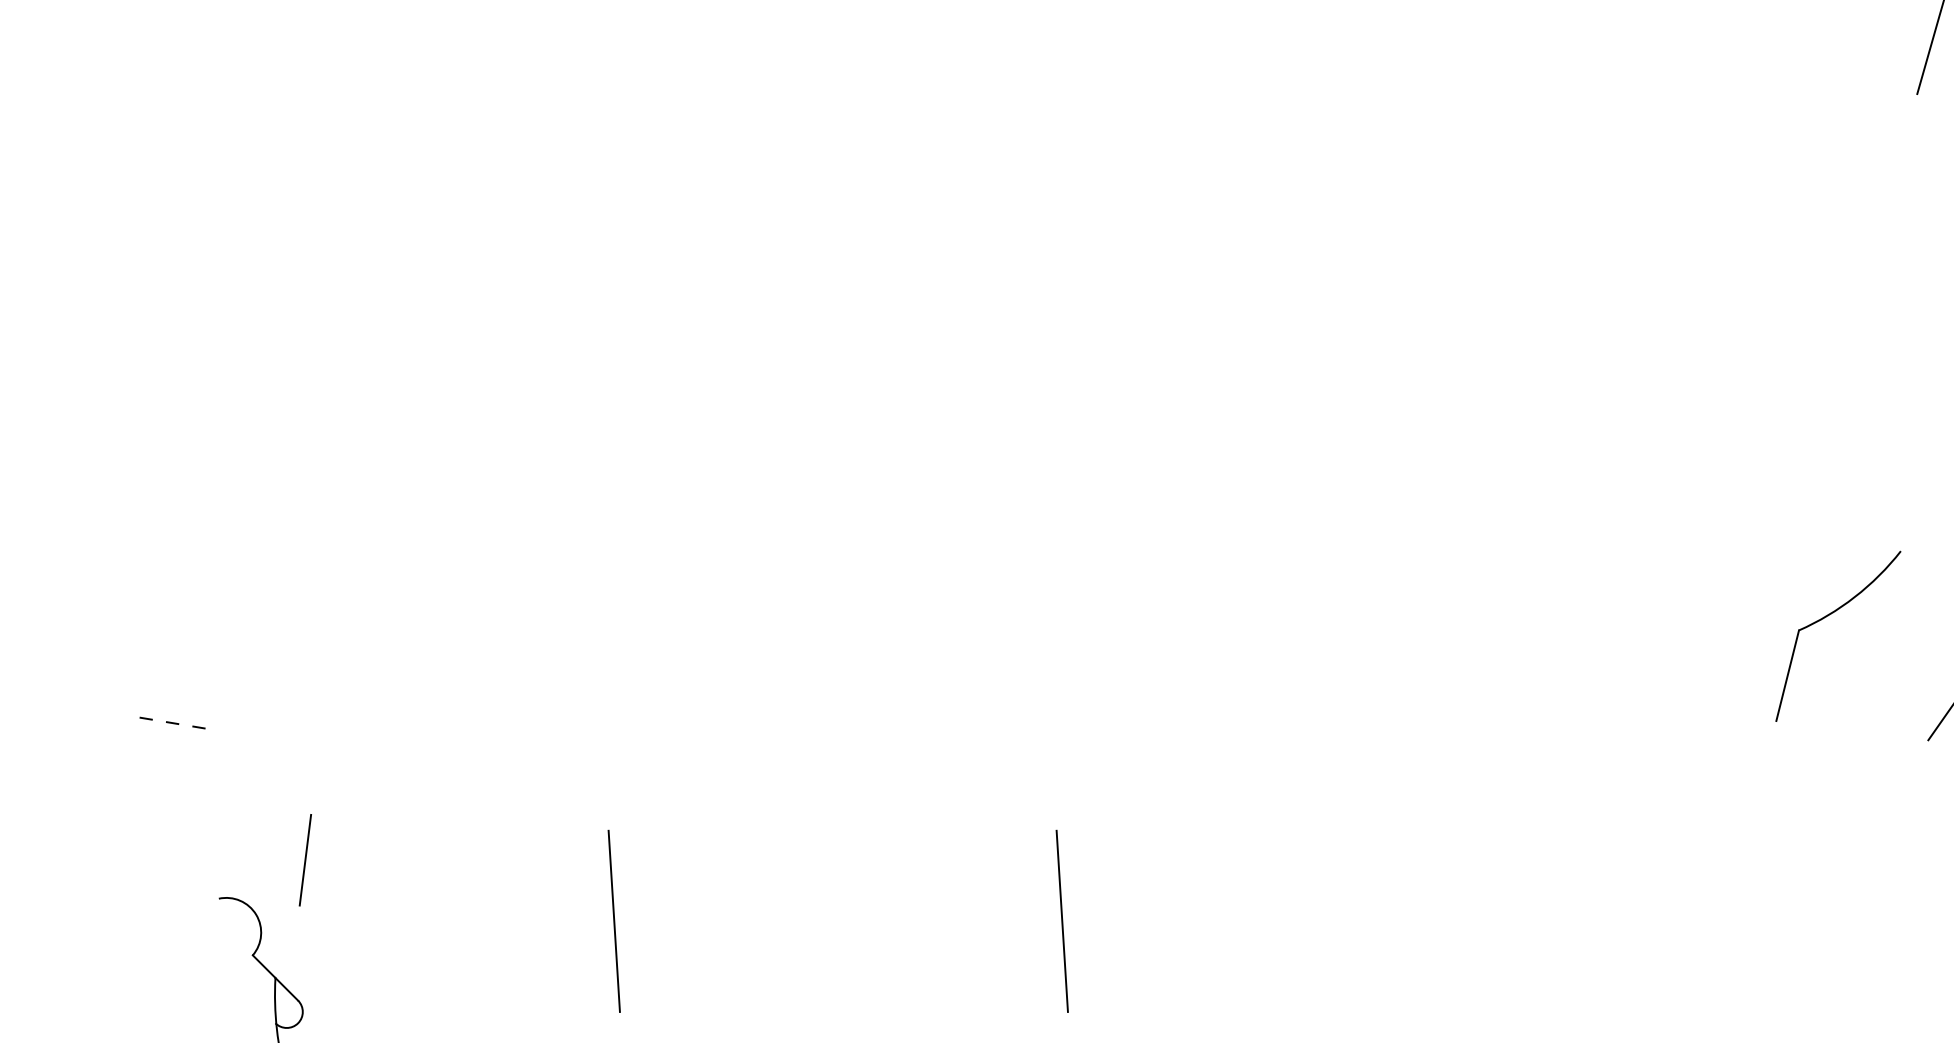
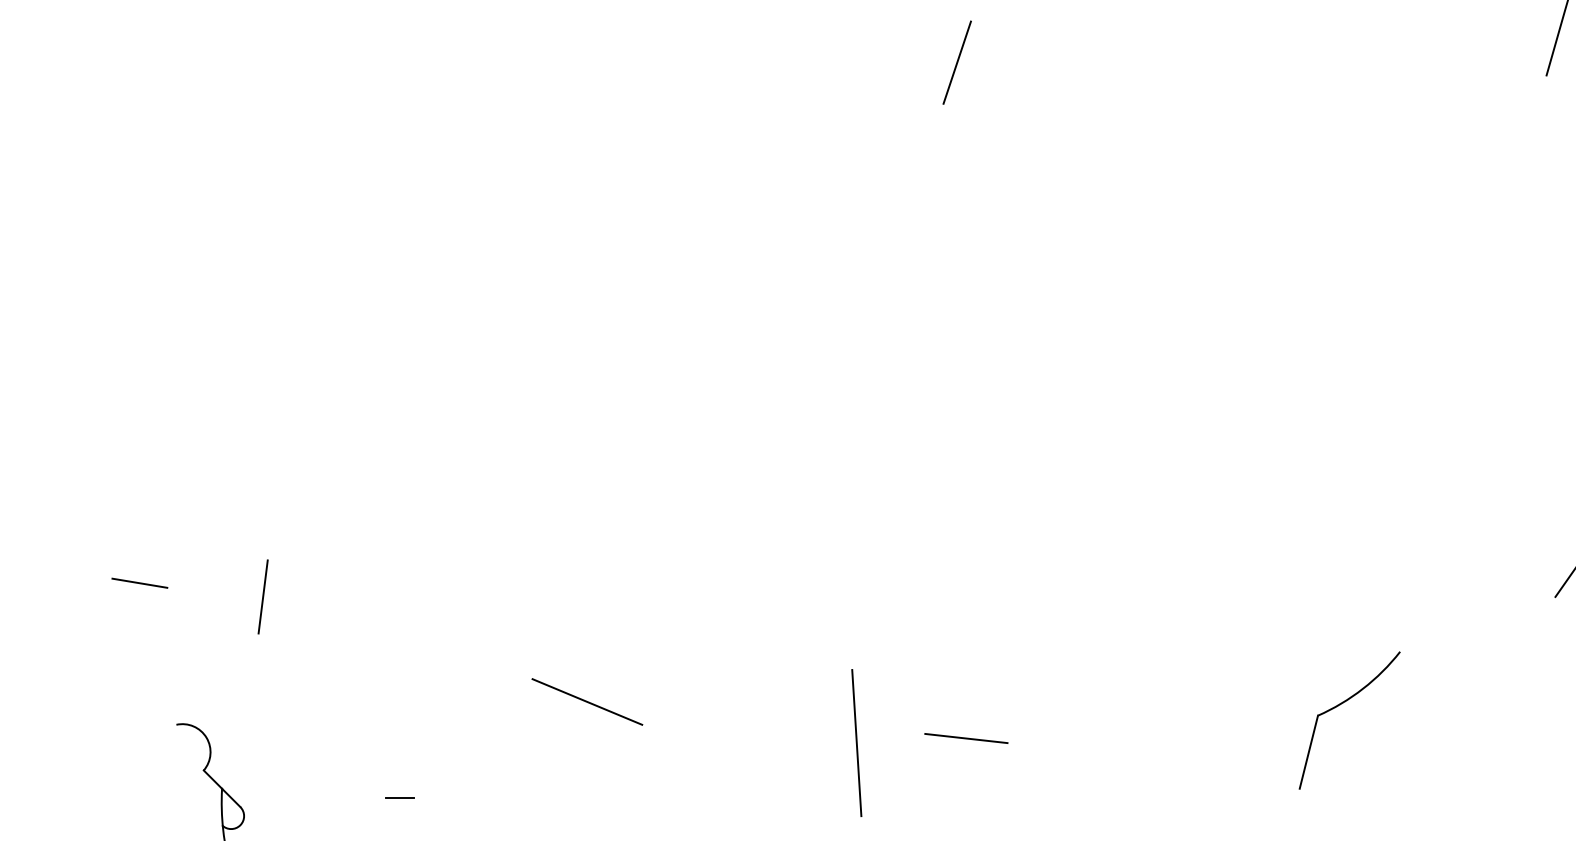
line: (1186, 77) -> (957, 62), added
part: (1828, 616) -> (1341, 704), moved
line: (174, 723) -> (140, 583), dashed -> solid
line: (304, 860) -> (262, 597), moved
line: (728, 870) -> (587, 702), added
line: (1198, 915) -> (966, 738), added
line: (613, 920) -> (494, 742), removed
line: (496, 989) -> (400, 798), added

